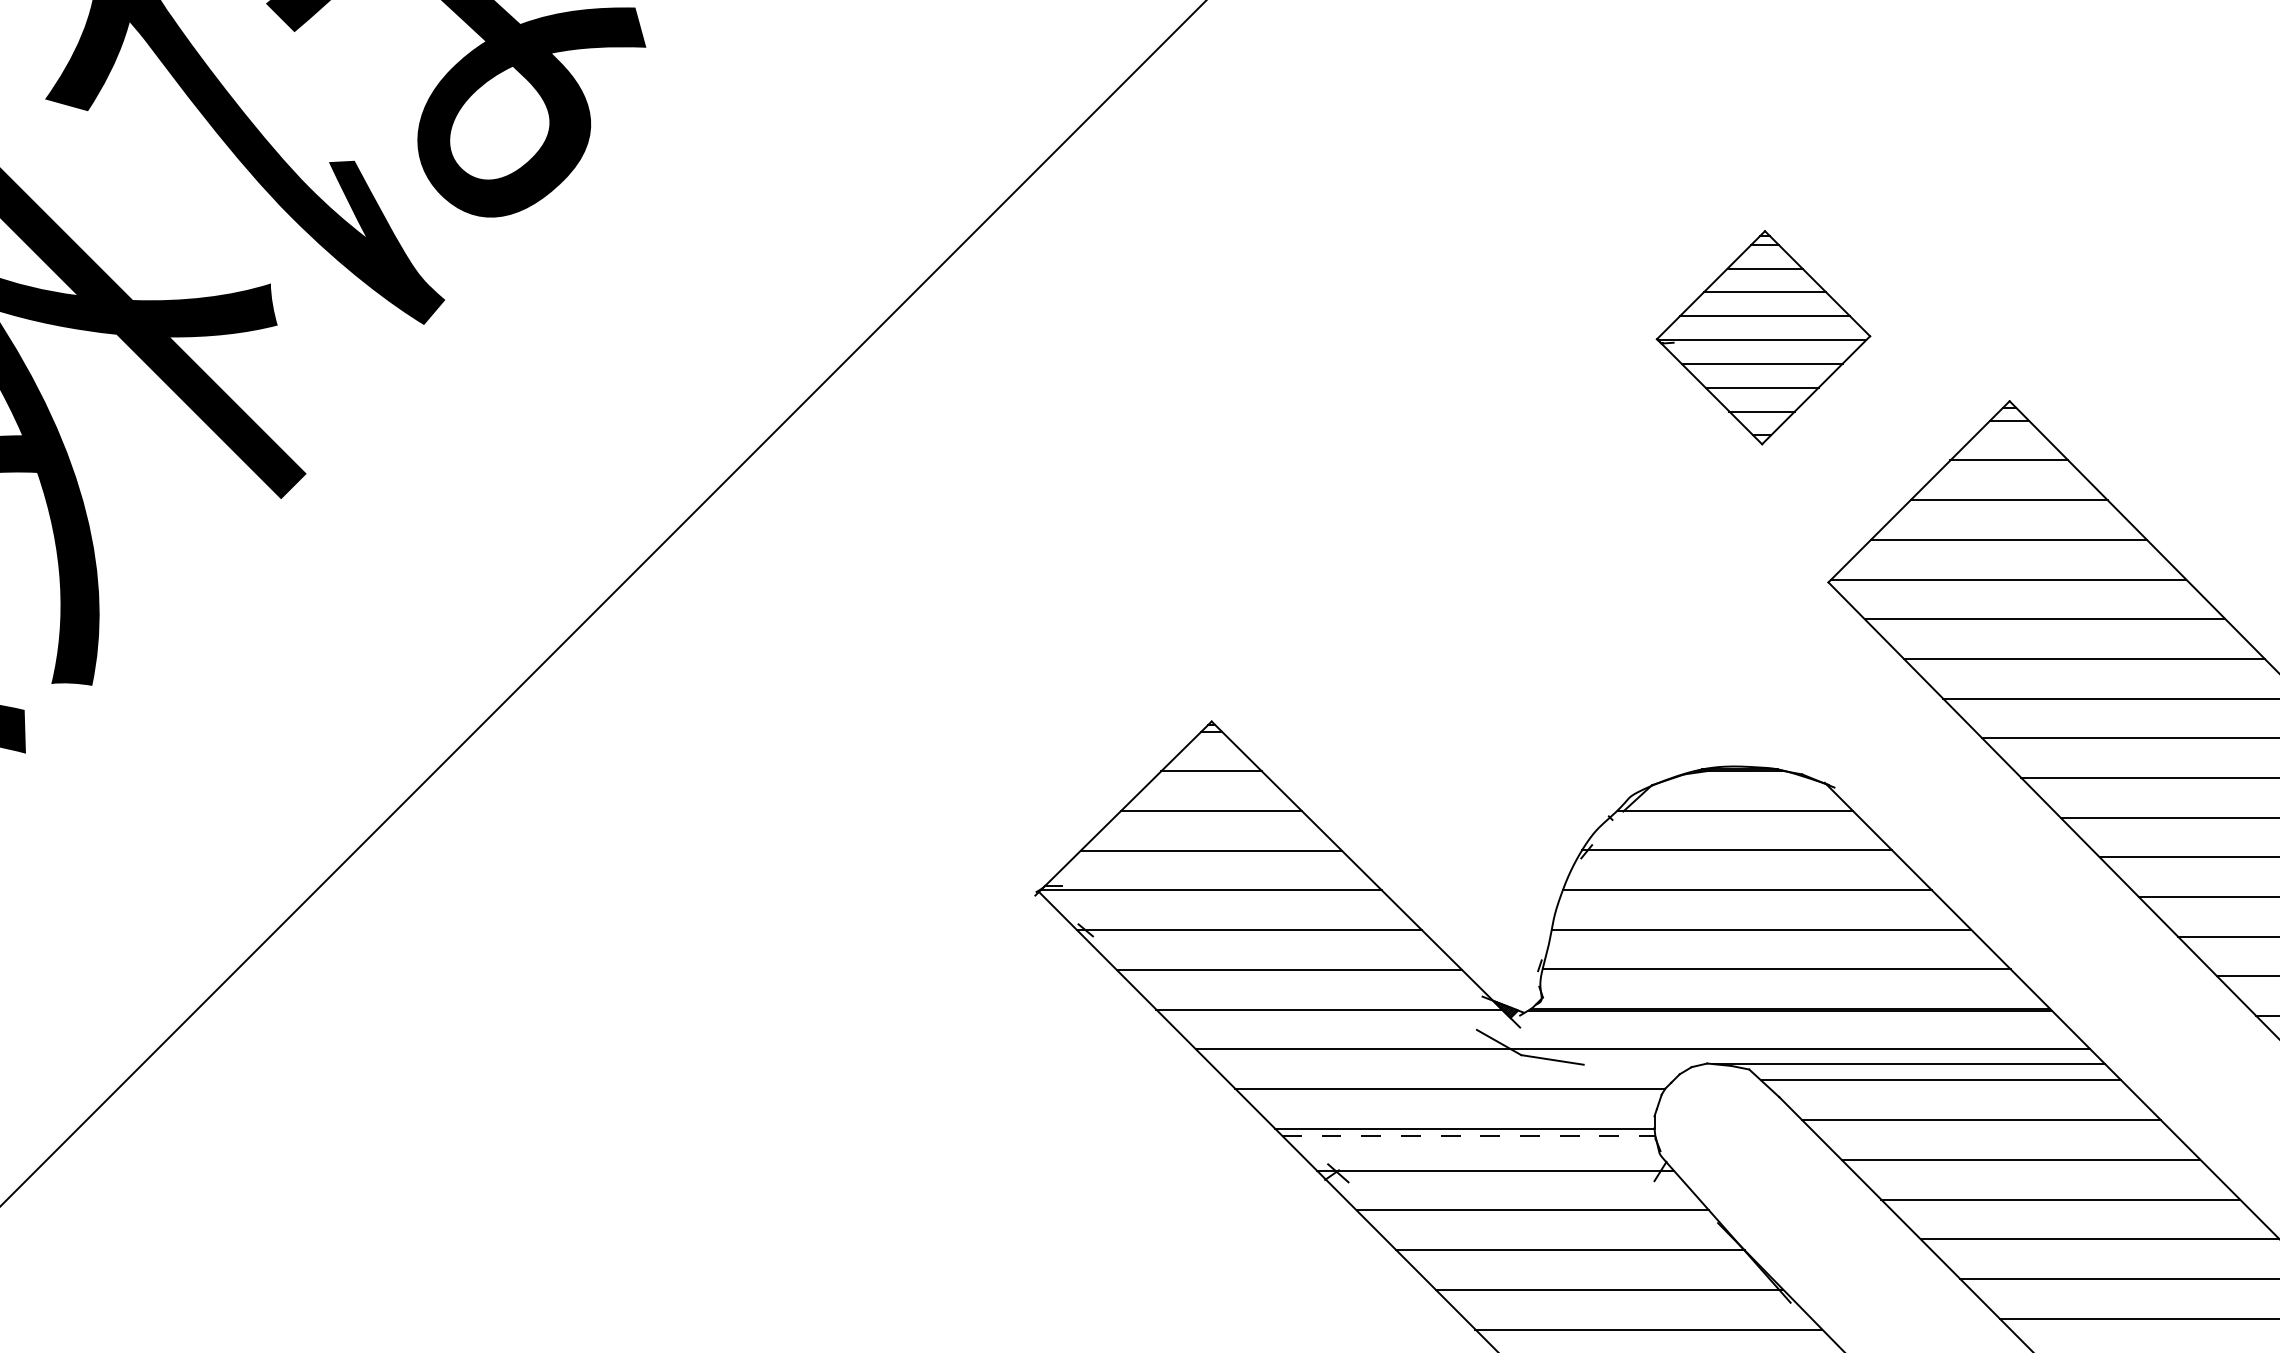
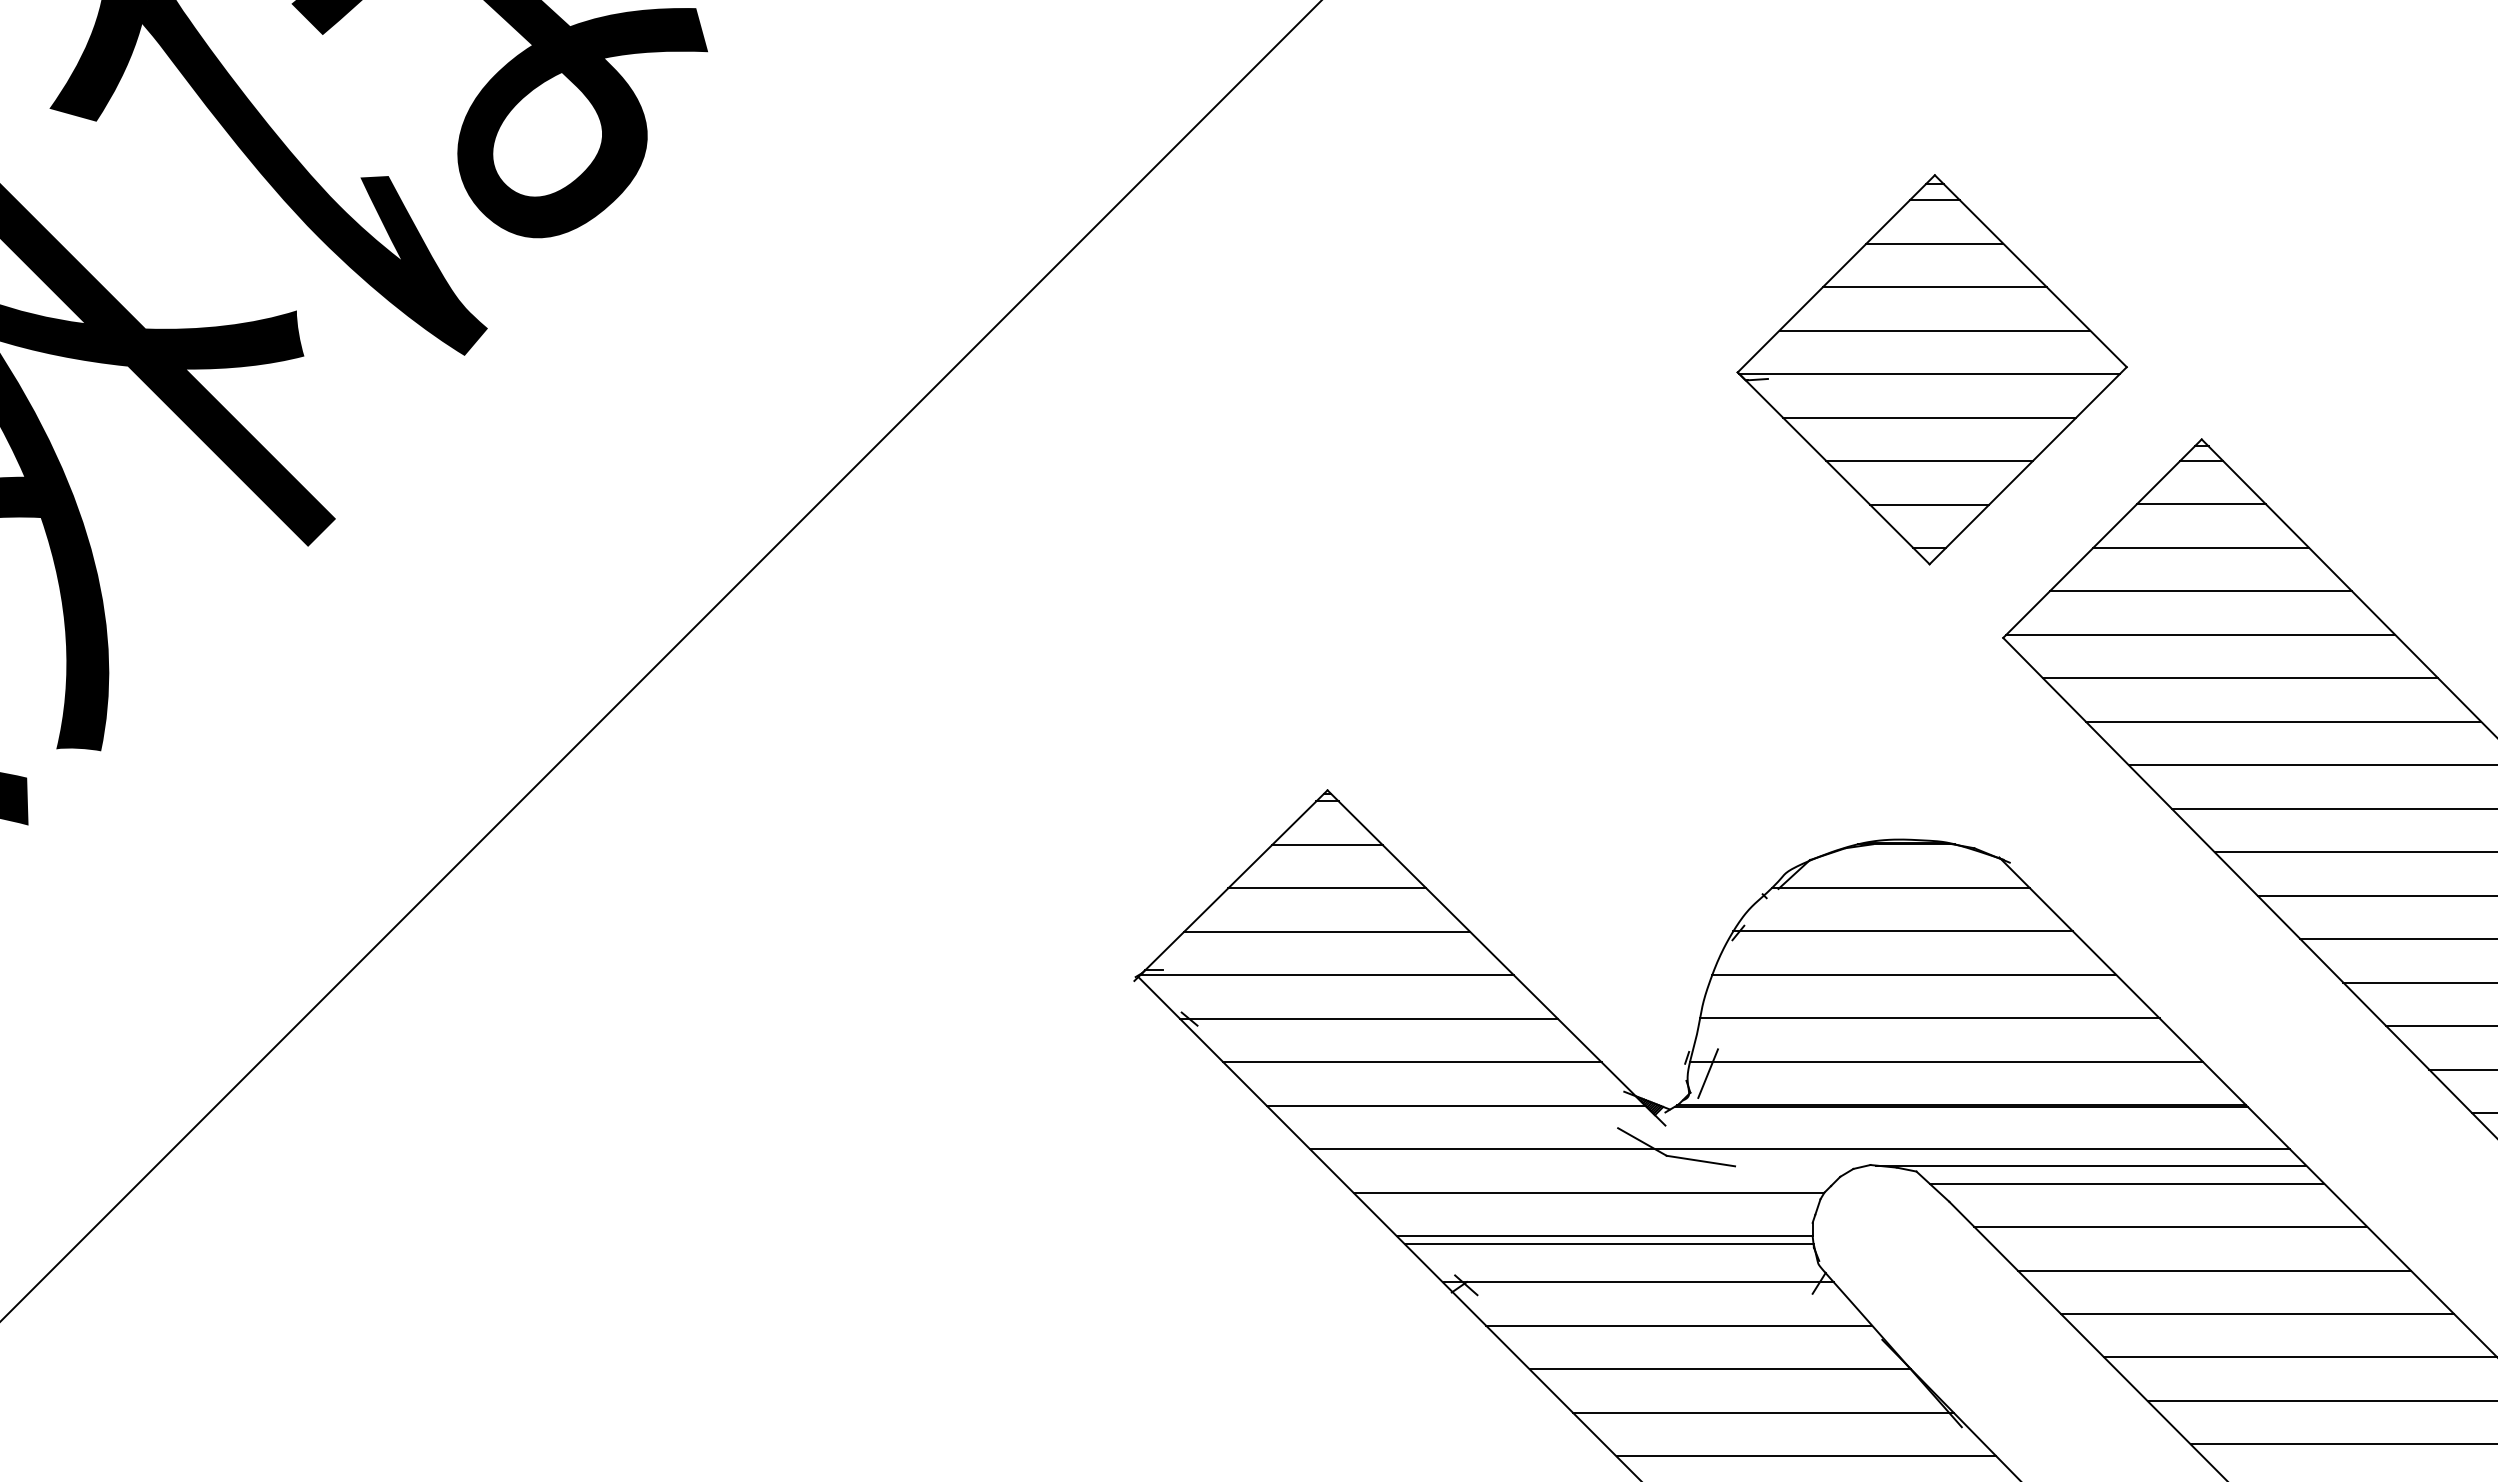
part: (1762, 337) -> (1931, 369), size x1.67
line: (1559, 980) -> (1708, 1073), added
line: (1469, 1135) -> (1609, 1243), dashed -> solid

